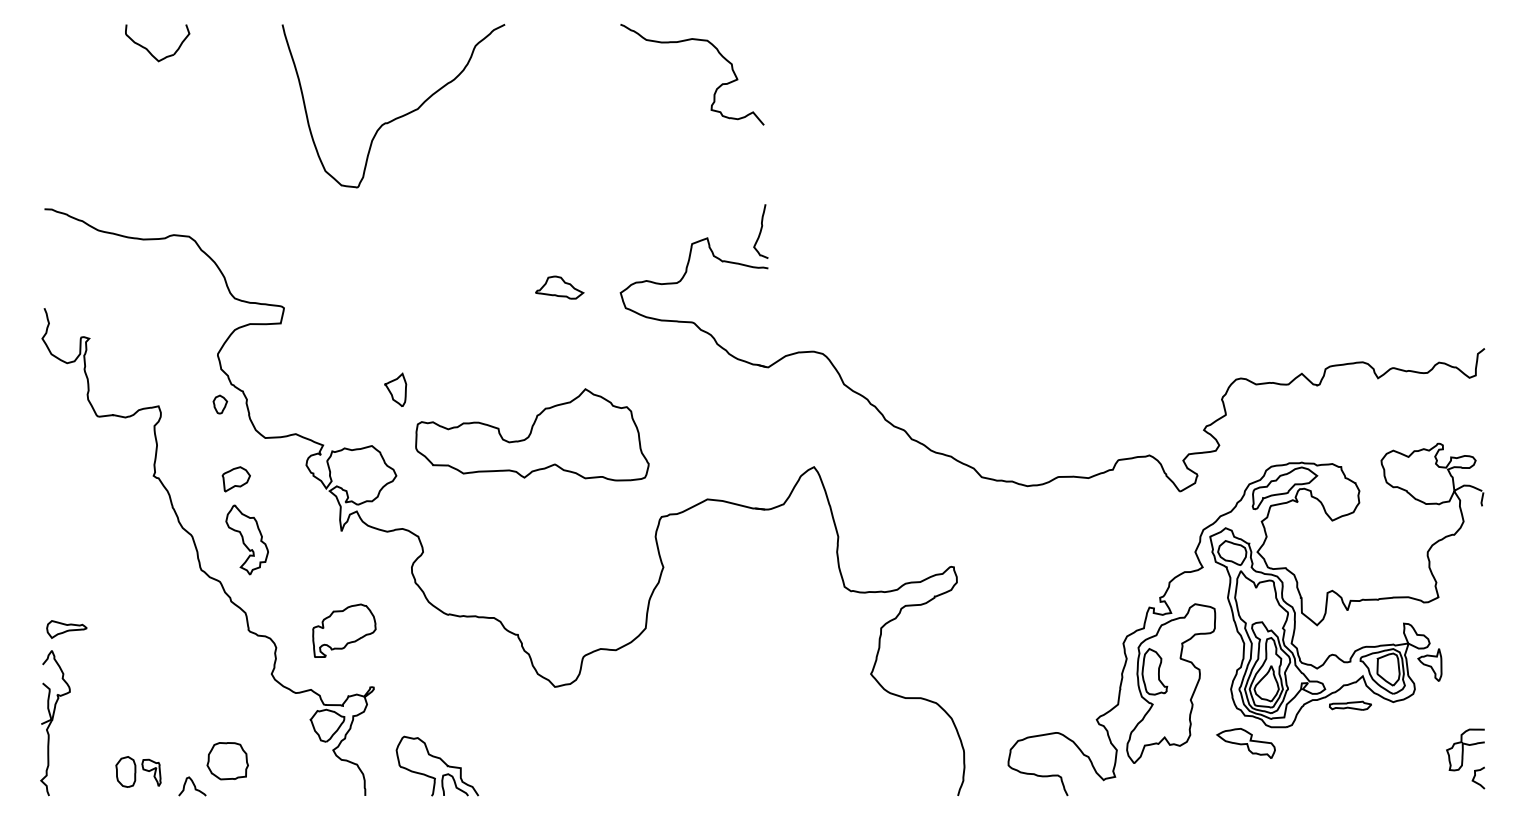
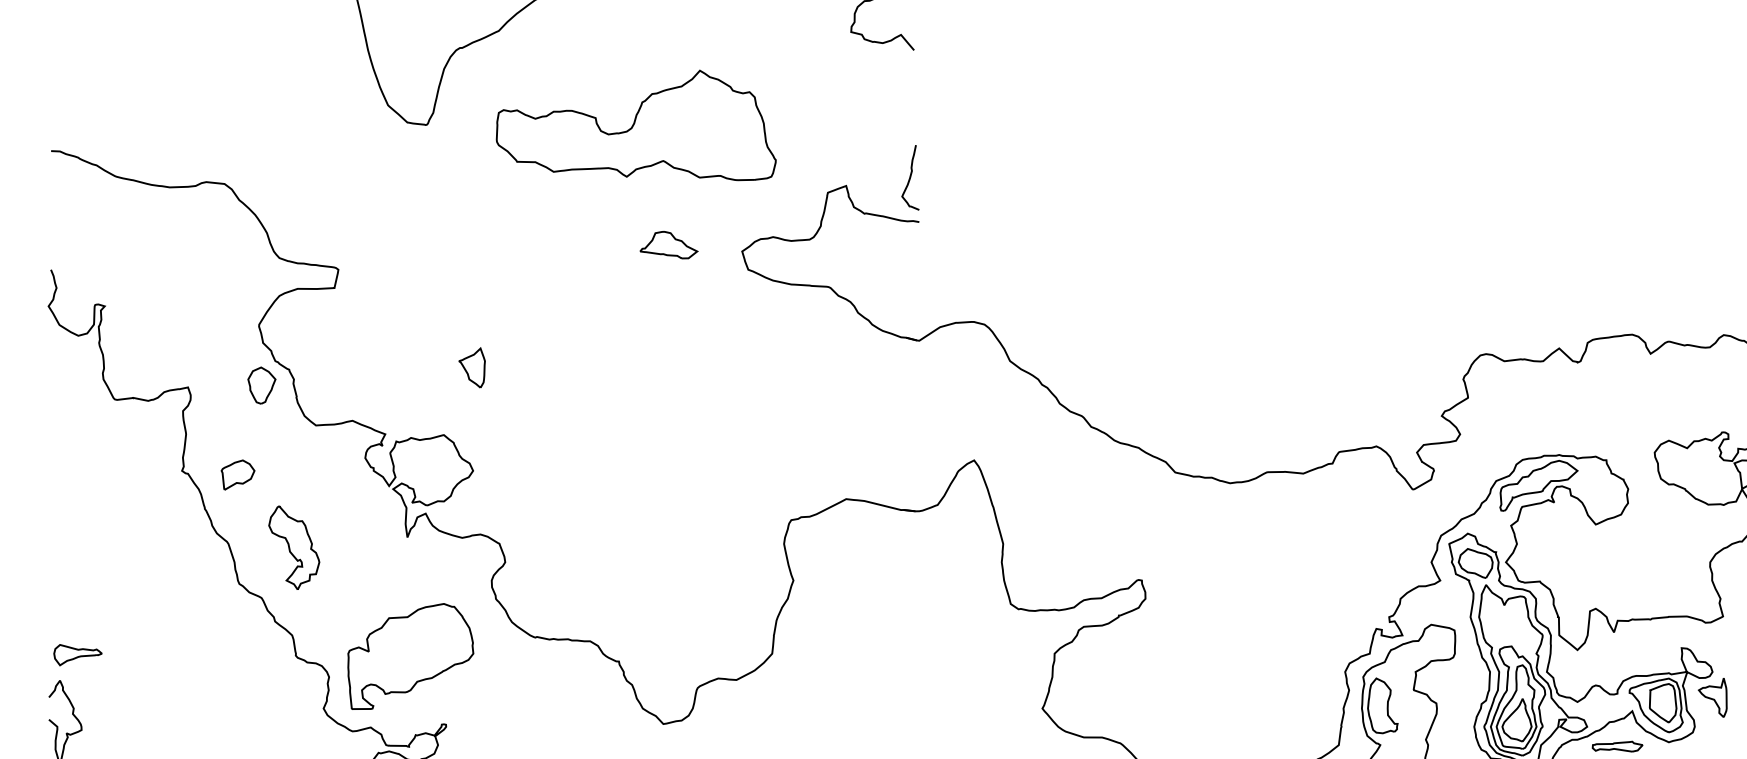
part: (220, 404) -> (262, 385), size x1.67
part: (532, 434) -> (636, 125), moved
part: (235, 479) -> (237, 475), moved
part: (344, 630) -> (410, 656), size x1.67

